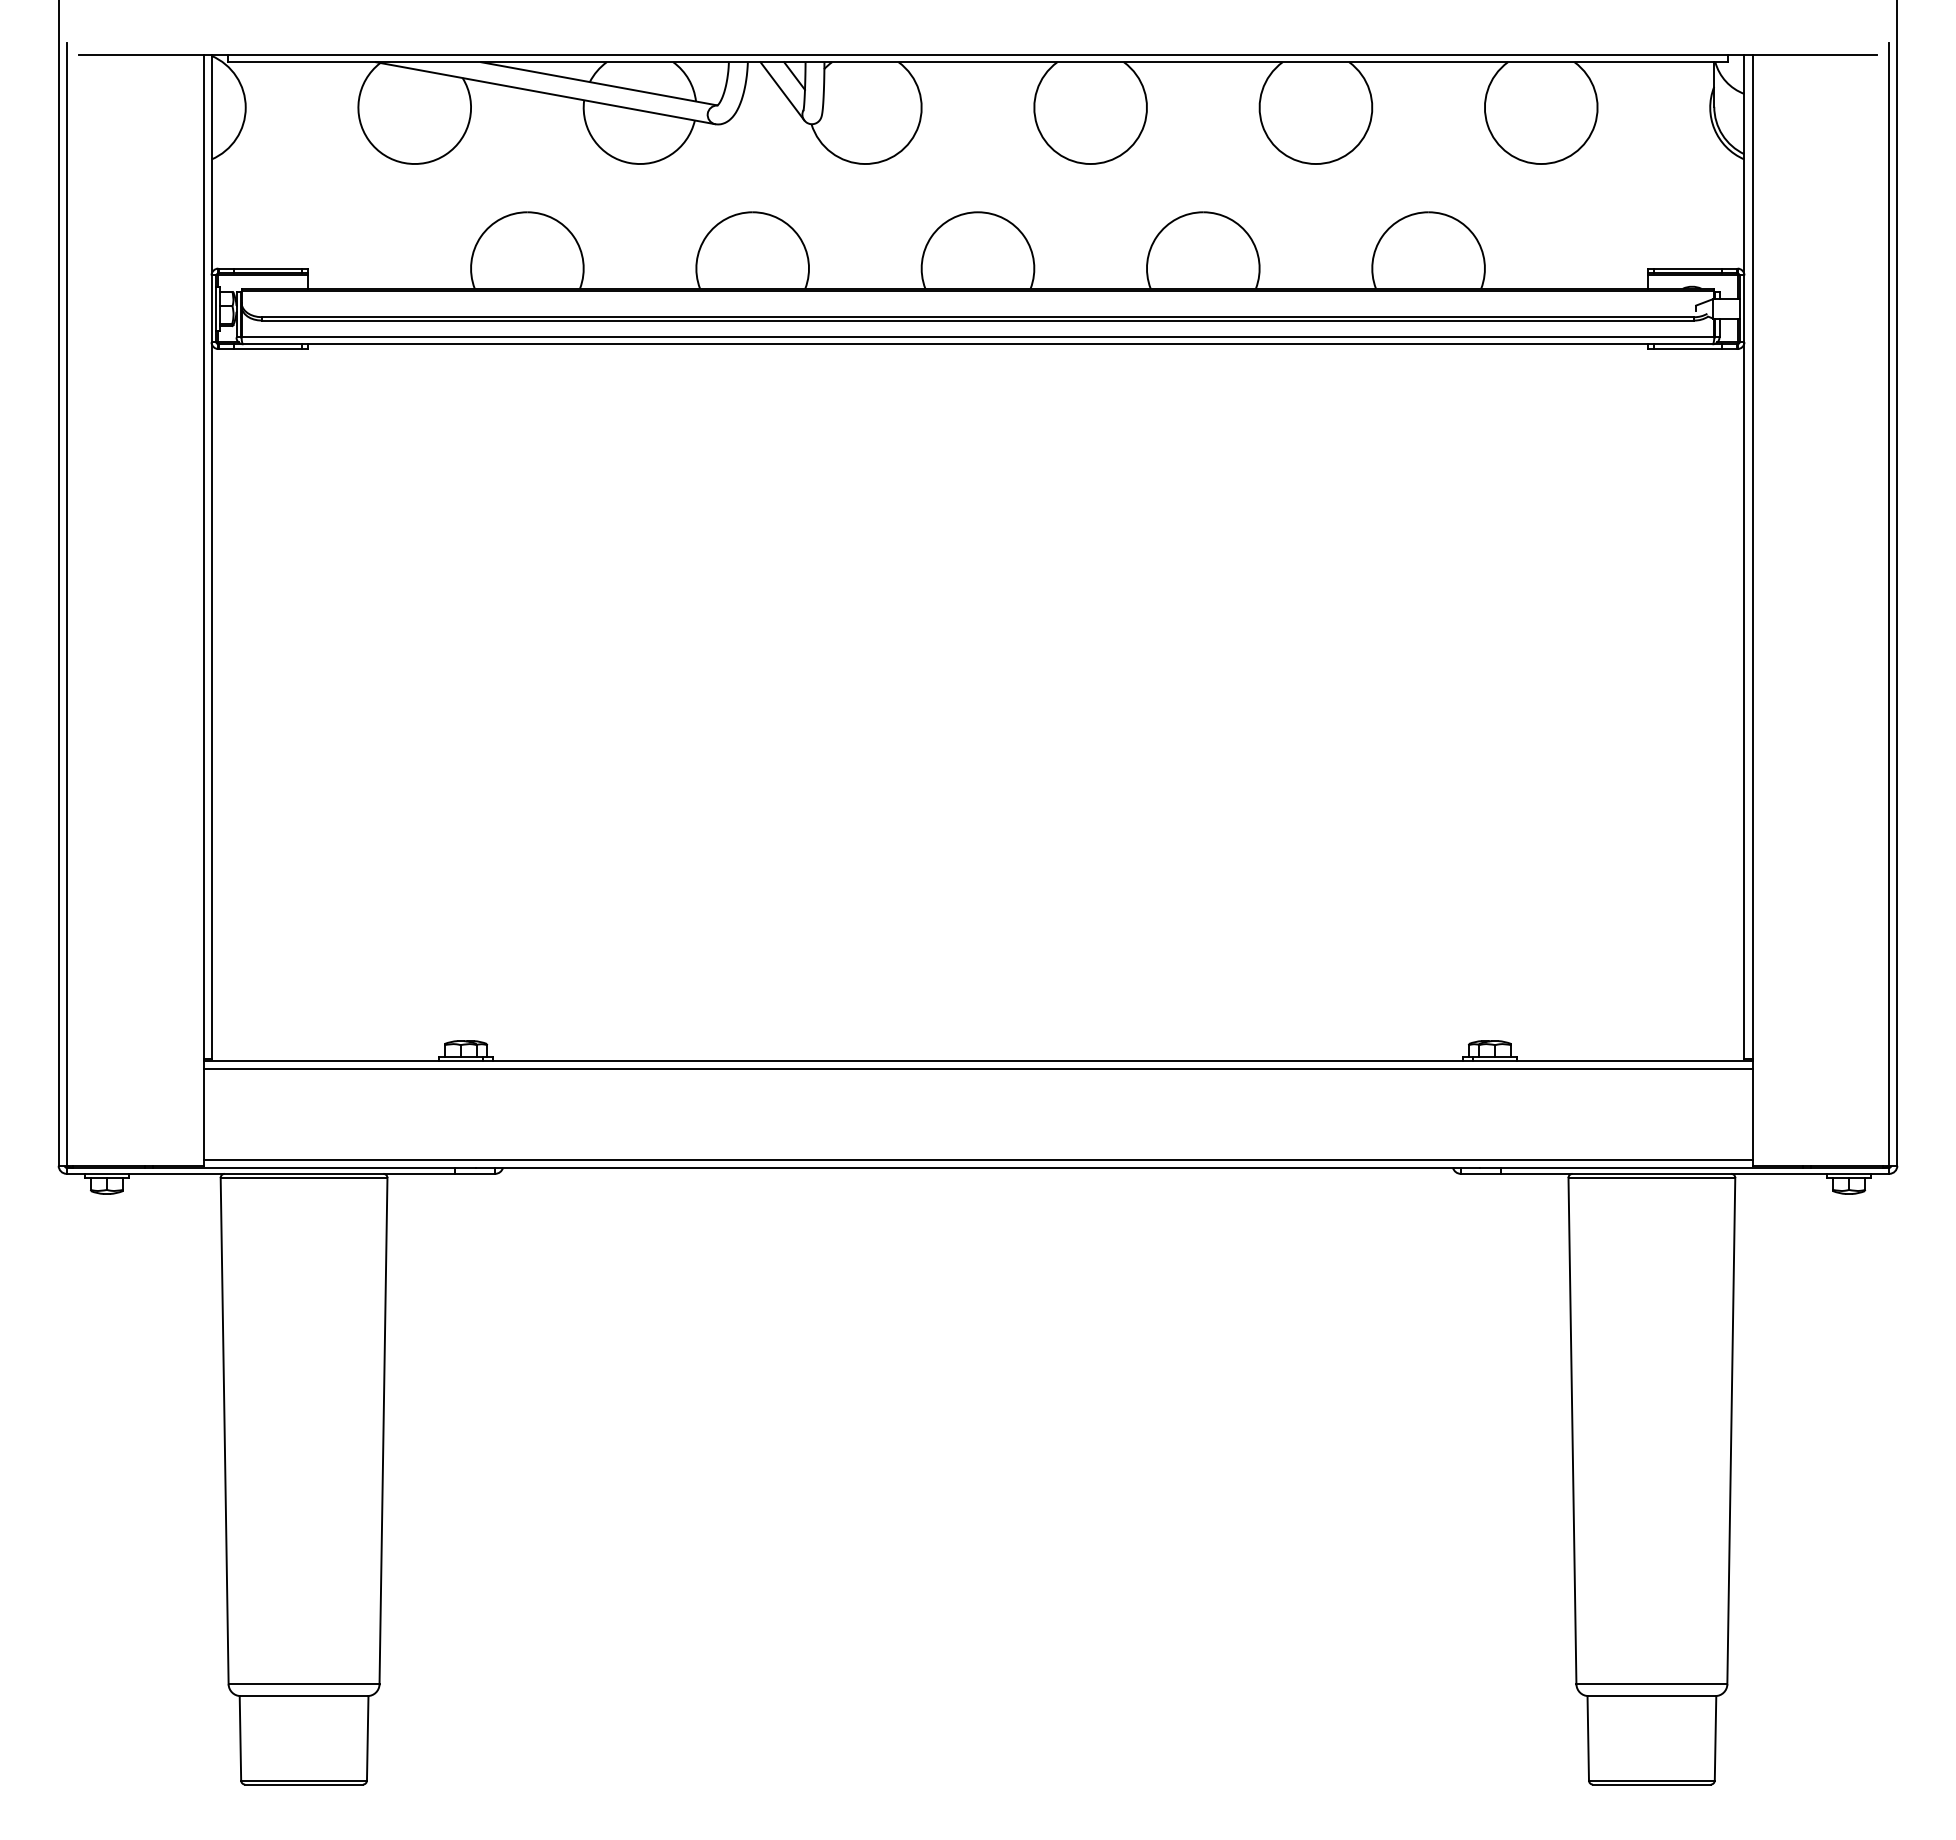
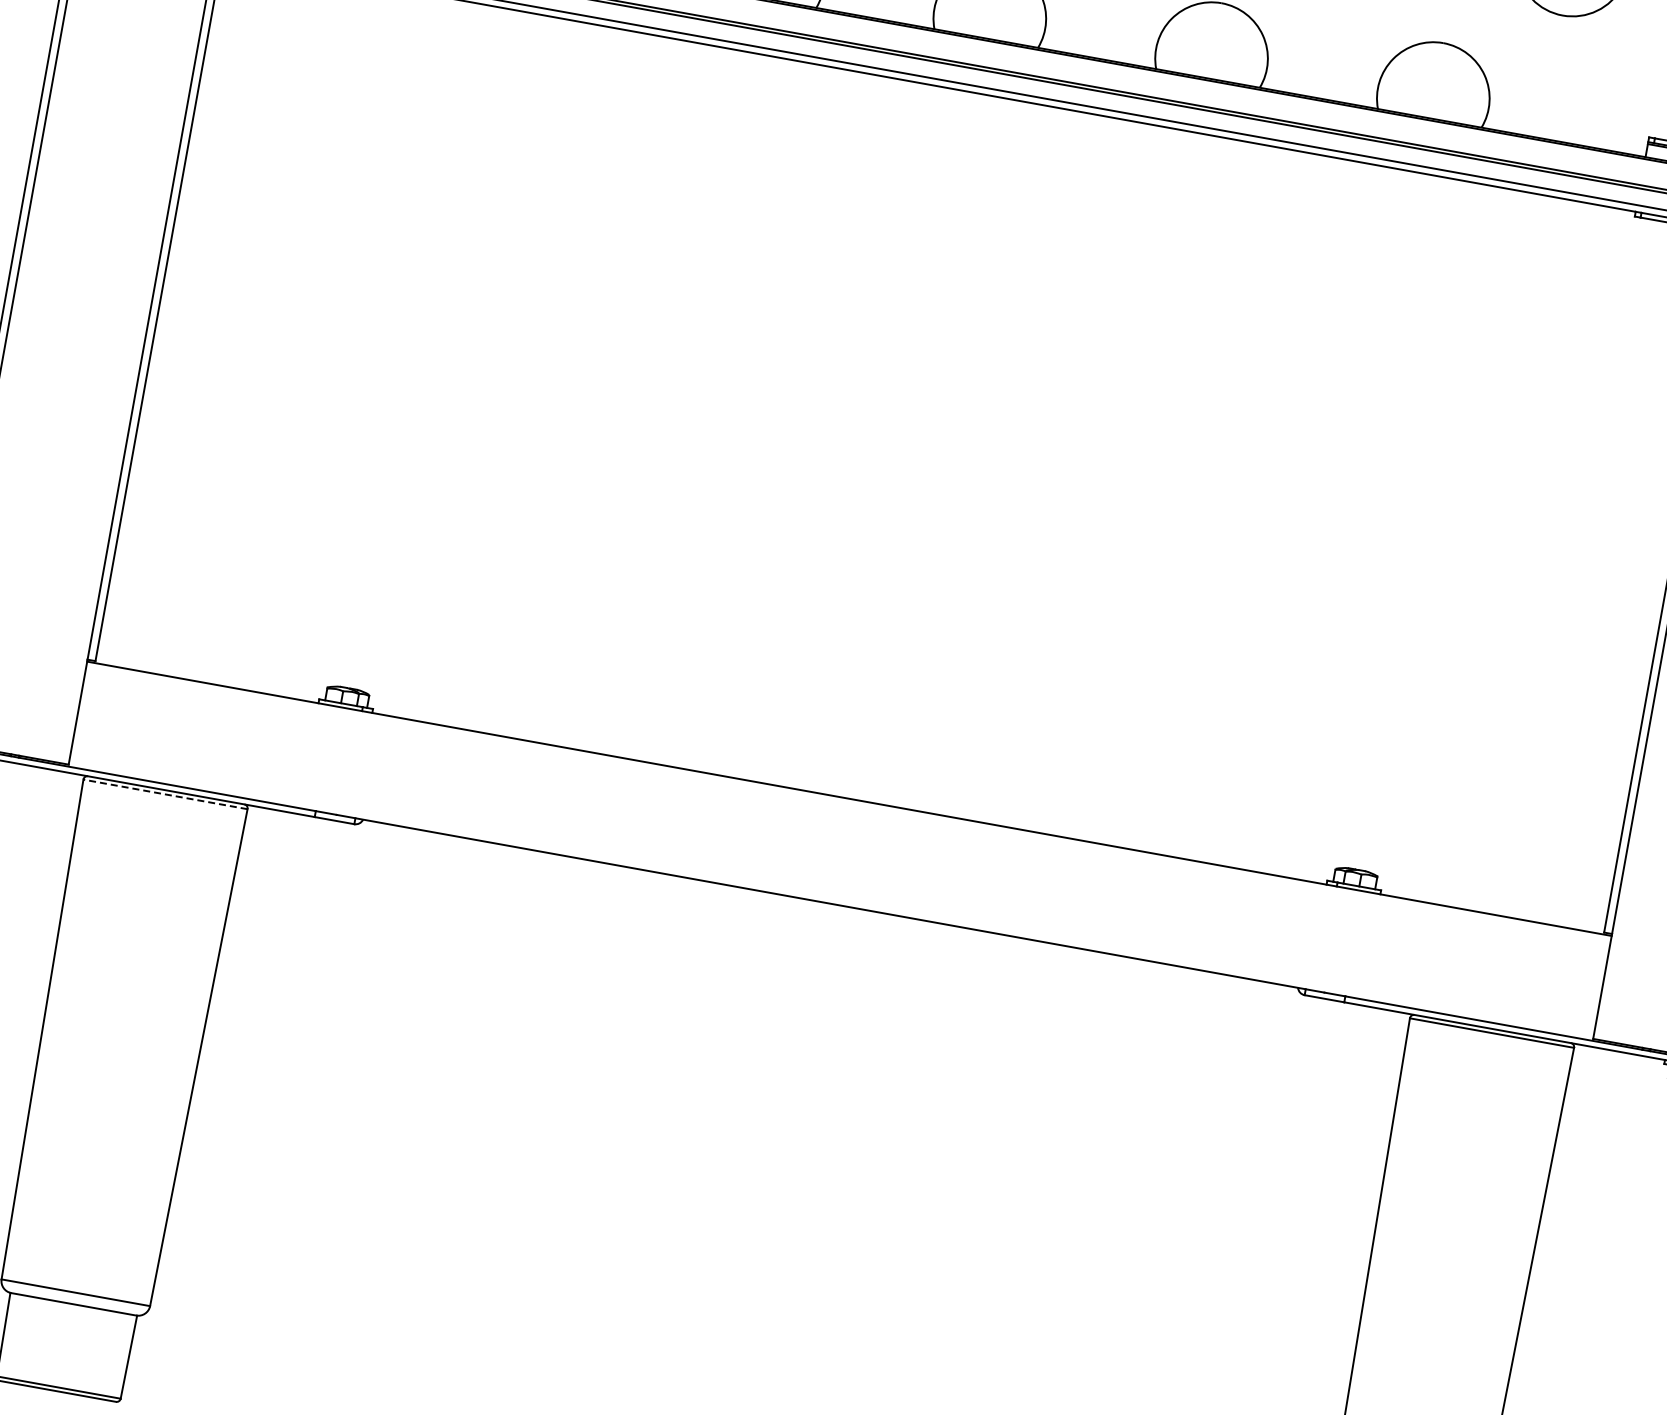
line: (977, 1069) -> (847, 806), removed
line: (977, 1159) -> (831, 895), removed
line: (303, 1178) -> (164, 794), solid -> dashed

